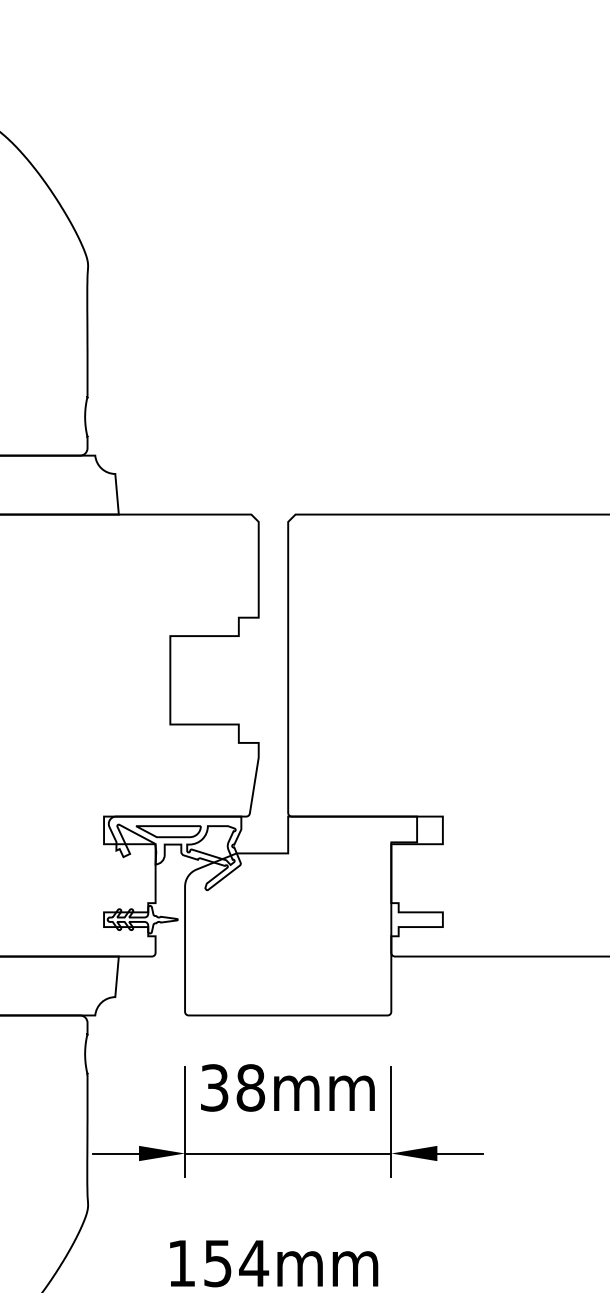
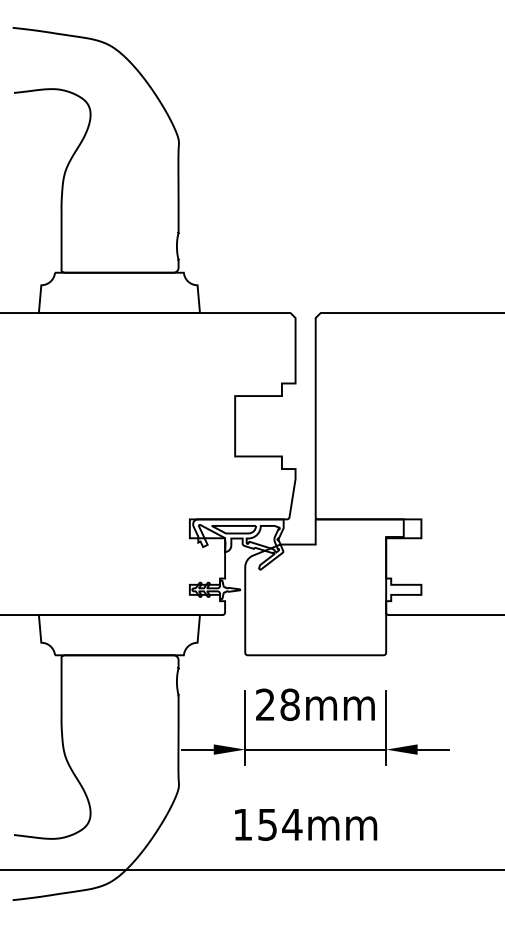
text: (214, 1087) -> (265, 704), 38mm -> 28mm

